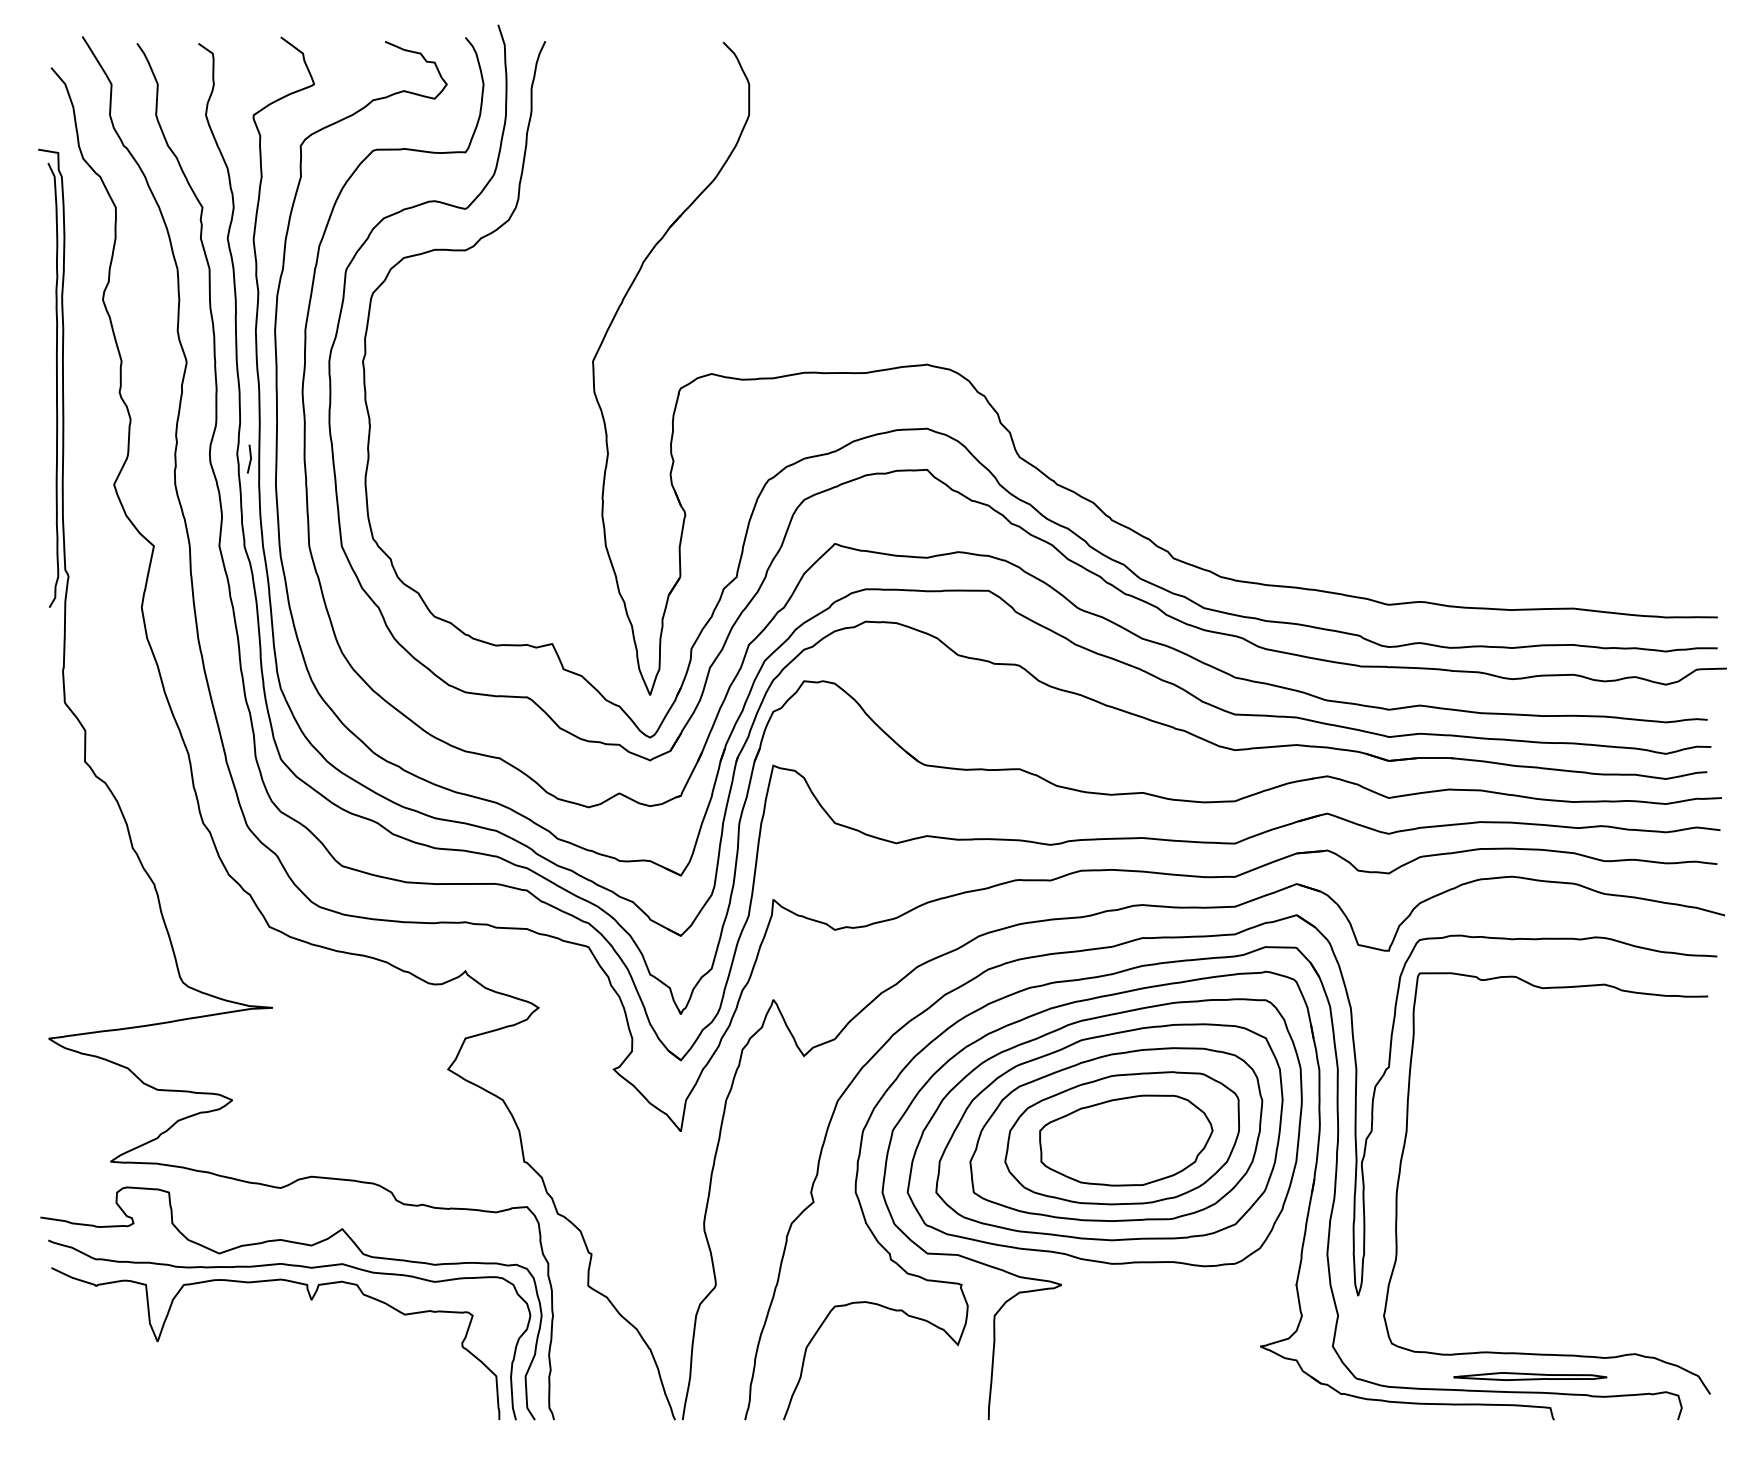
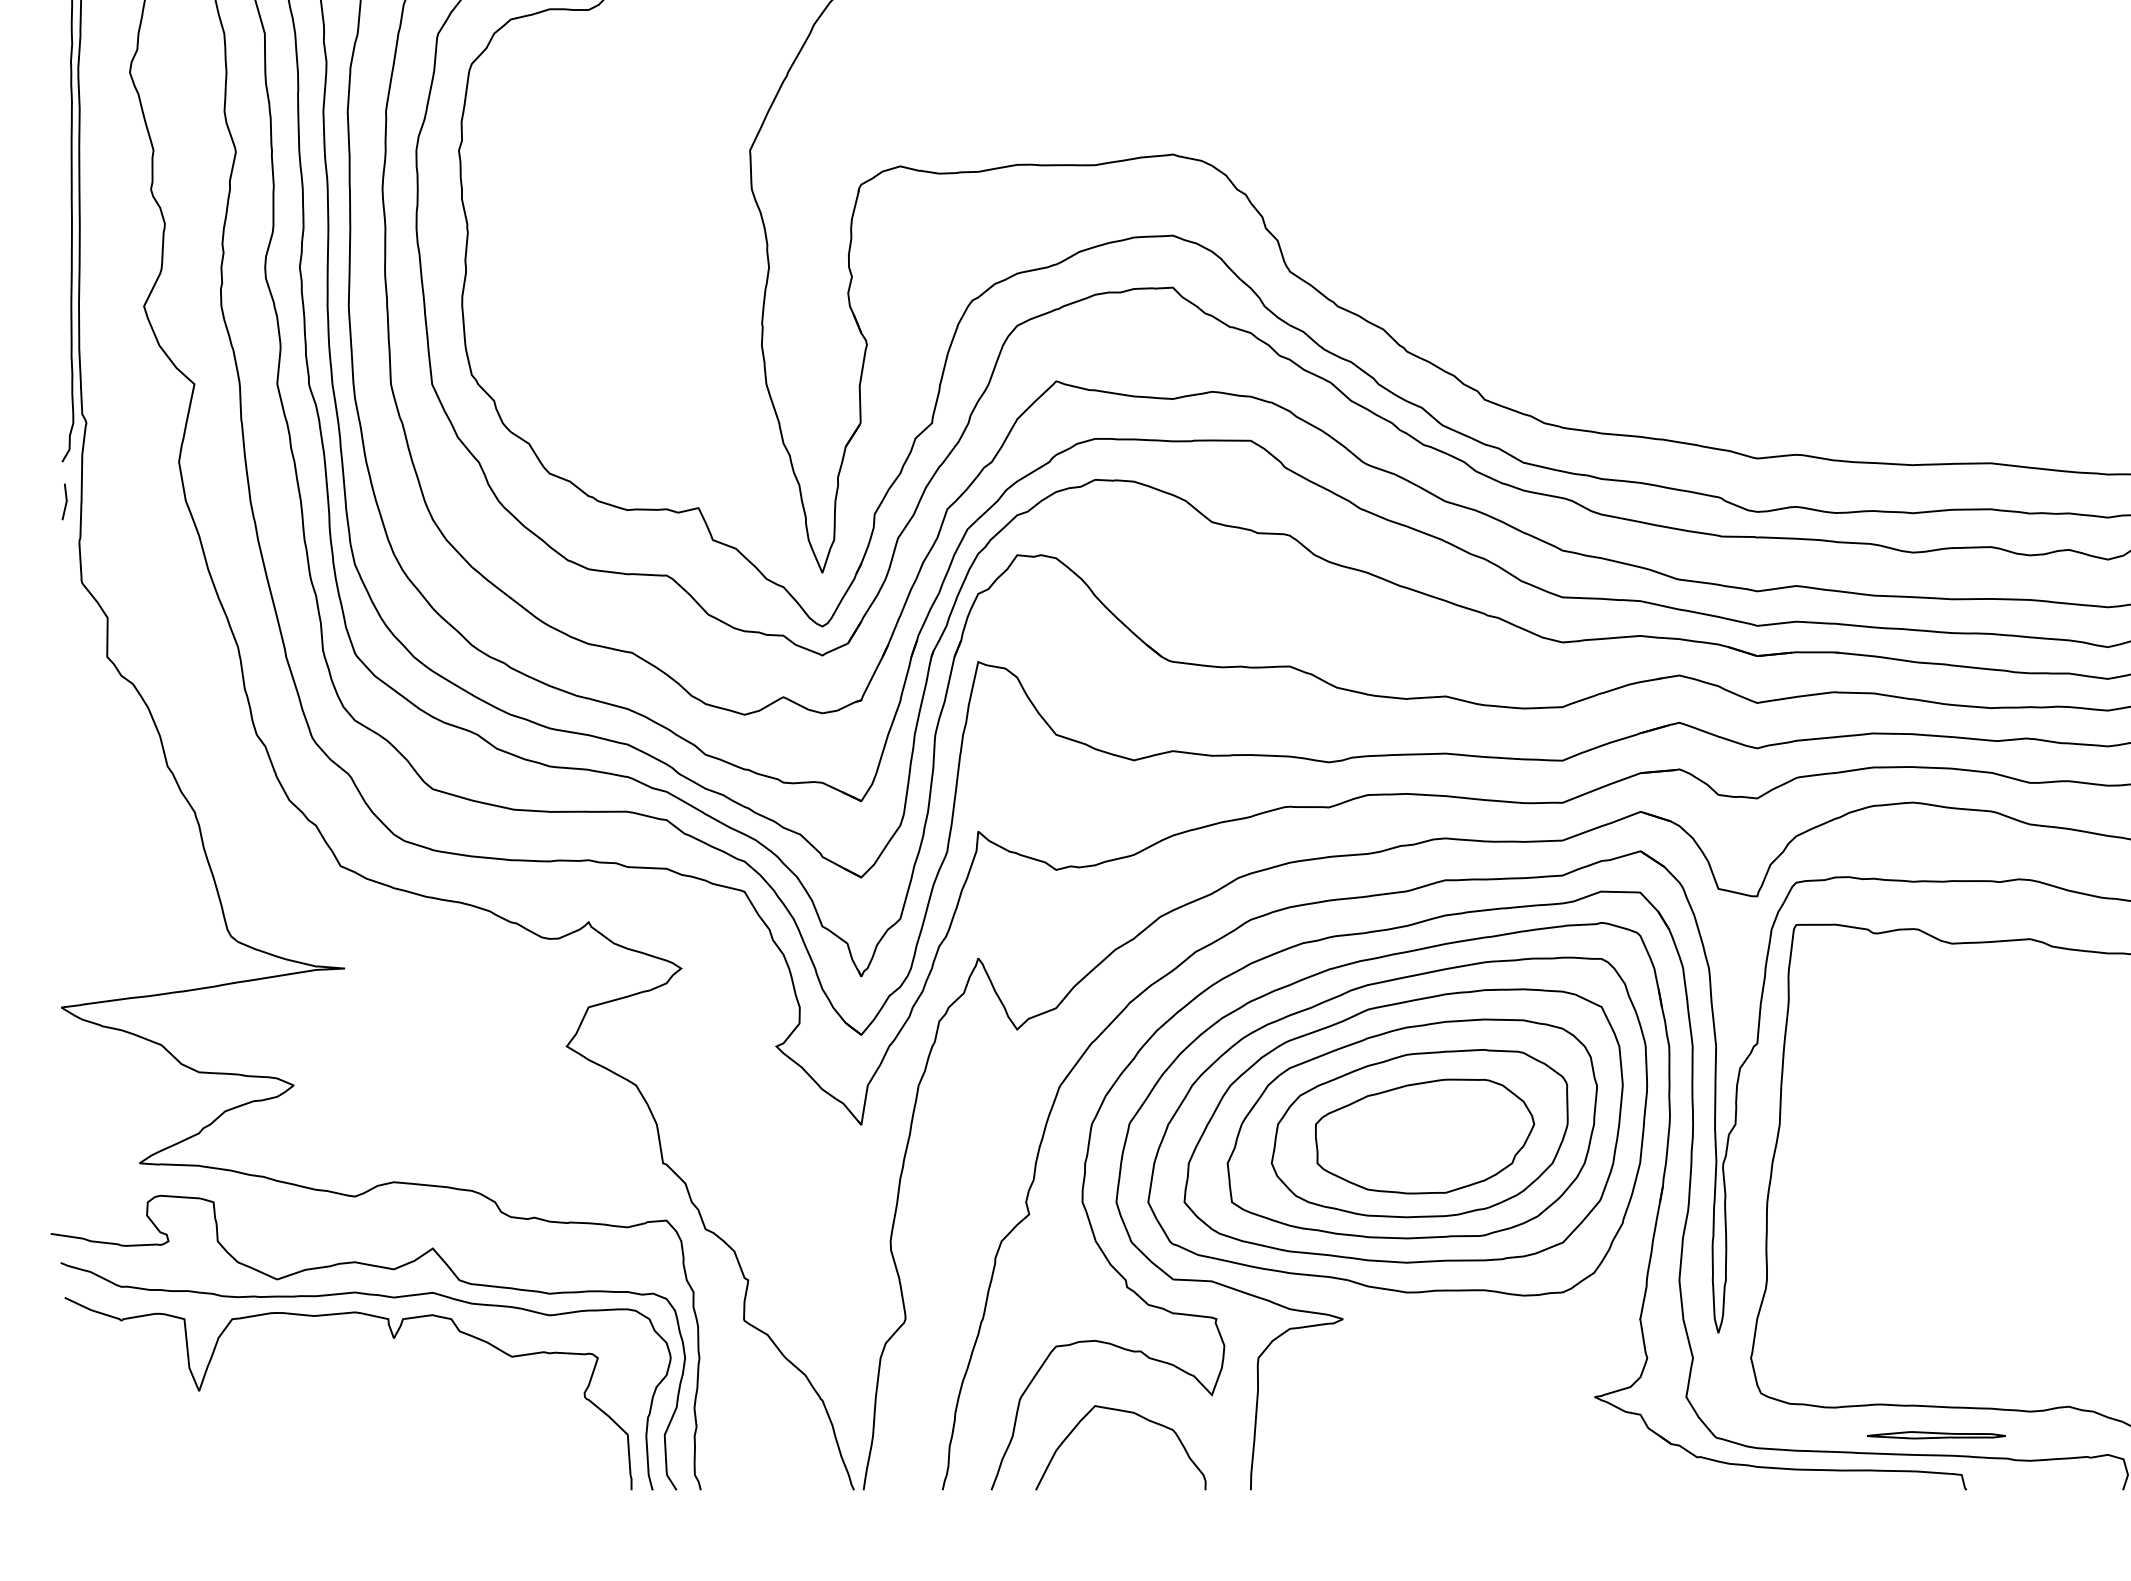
line: (250, 458) -> (66, 501), moved
curve: (892, 1359) -> (1129, 1413), added
part: (1530, 1376) -> (1936, 1435), size x0.71

